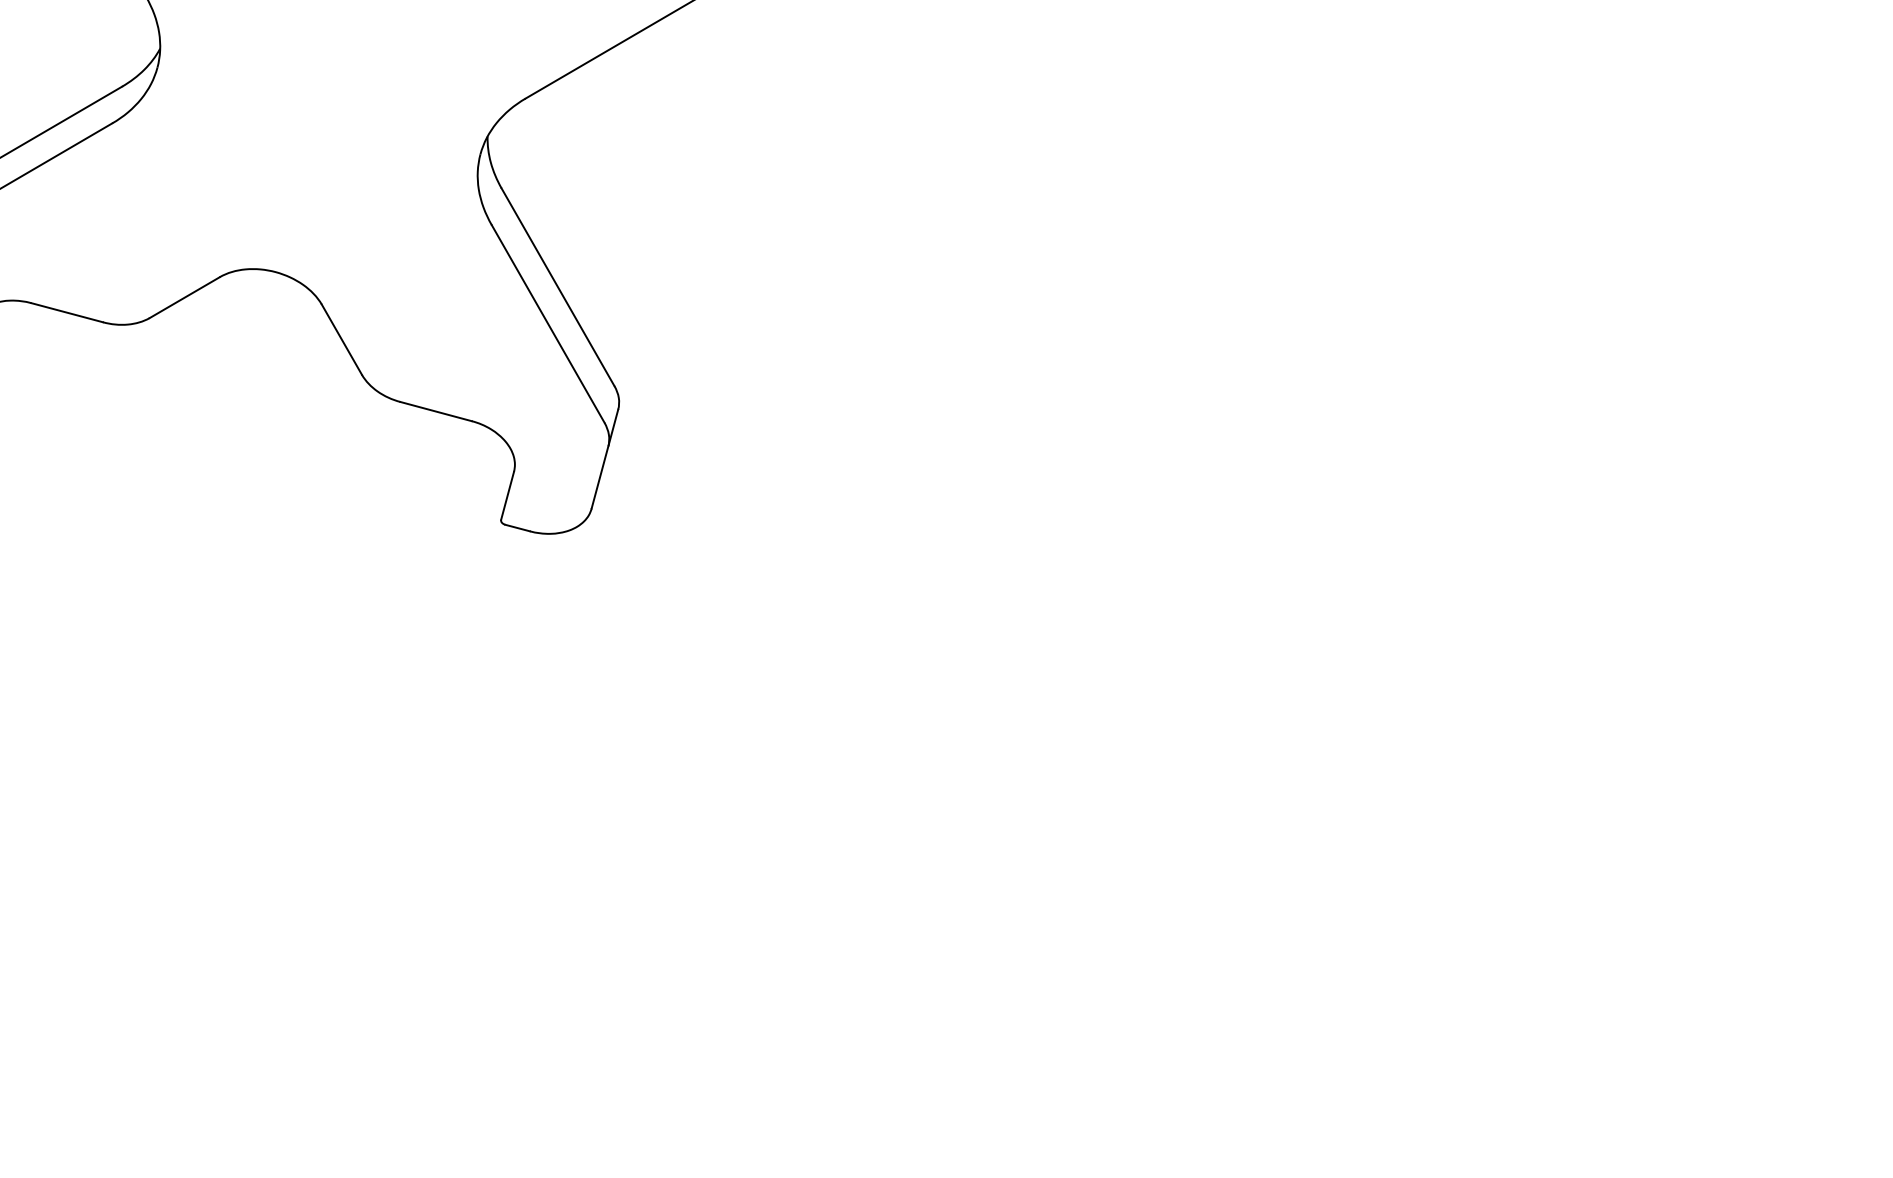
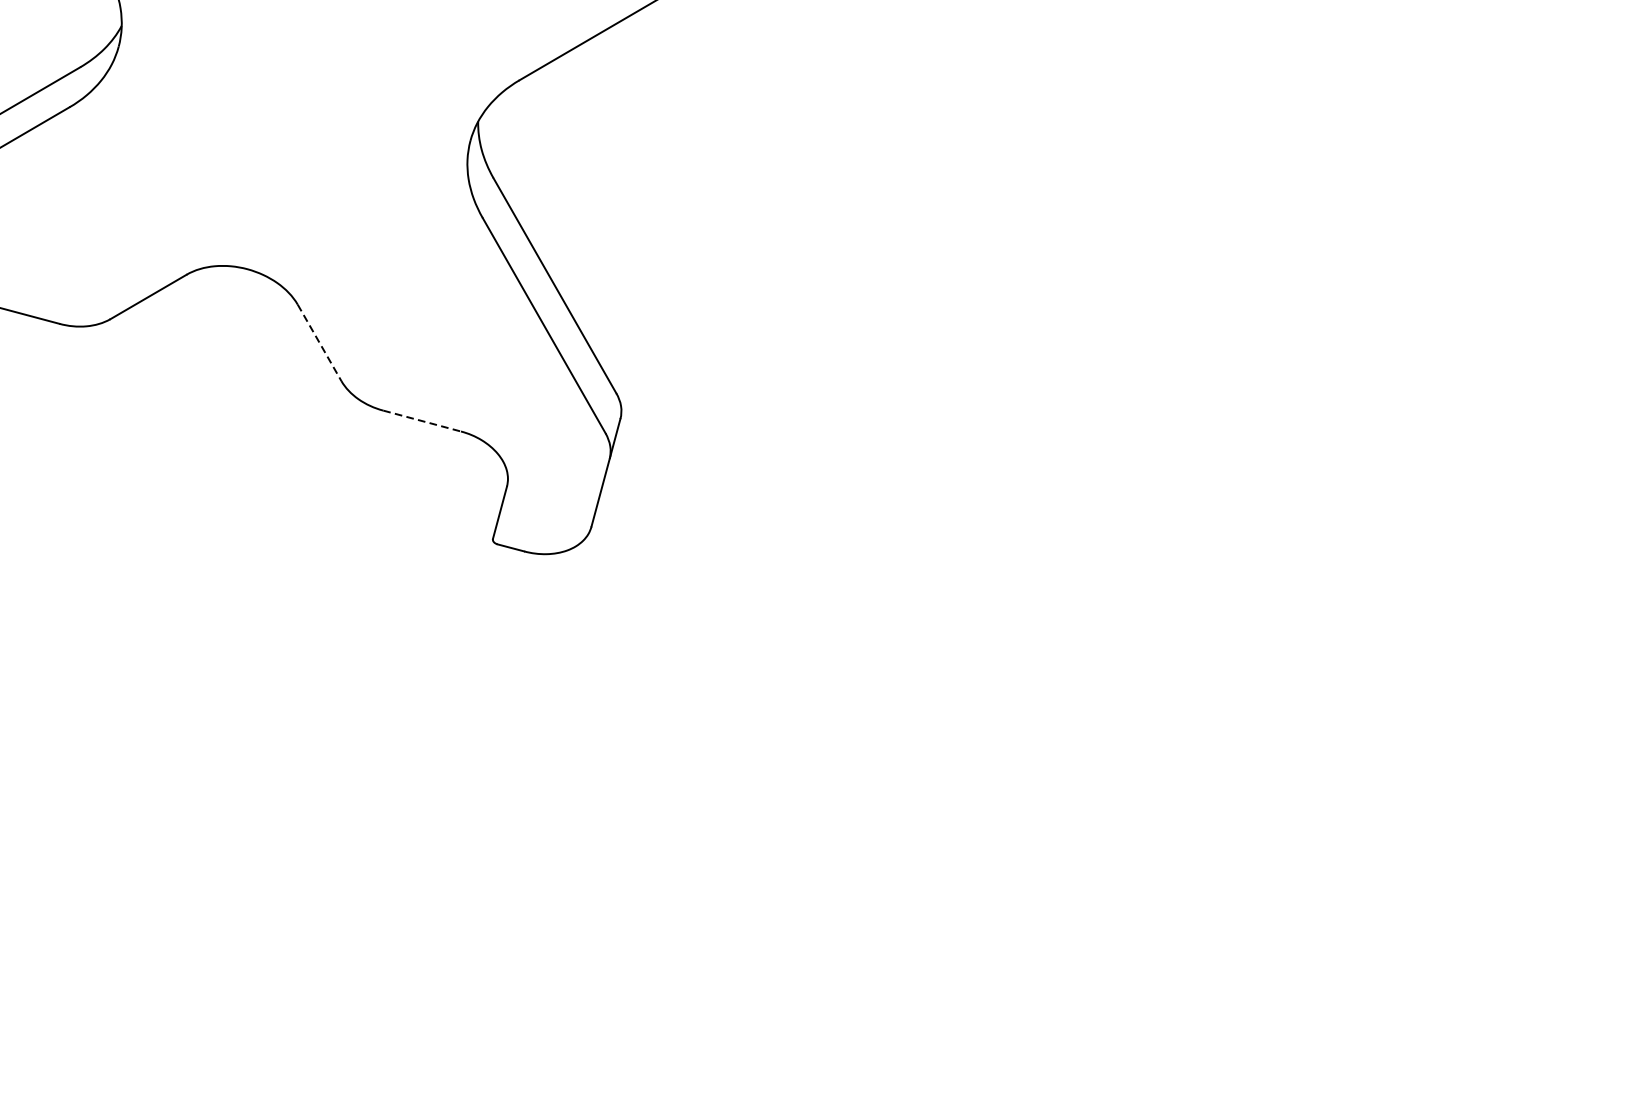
line: (342, 340) -> (320, 343), solid -> dashed
line: (436, 411) -> (422, 420), solid -> dashed

